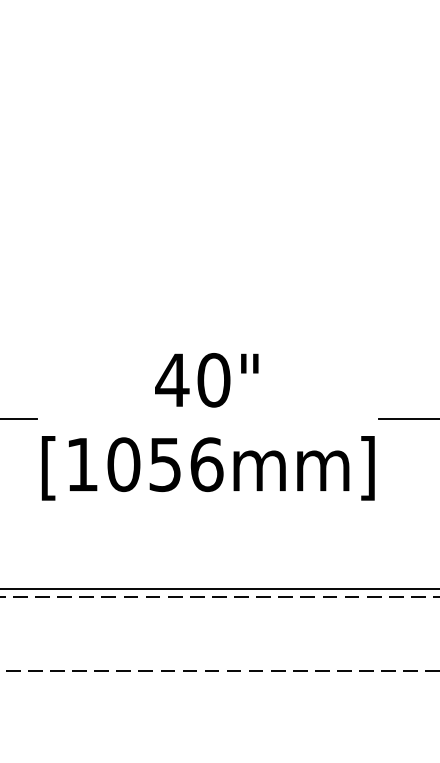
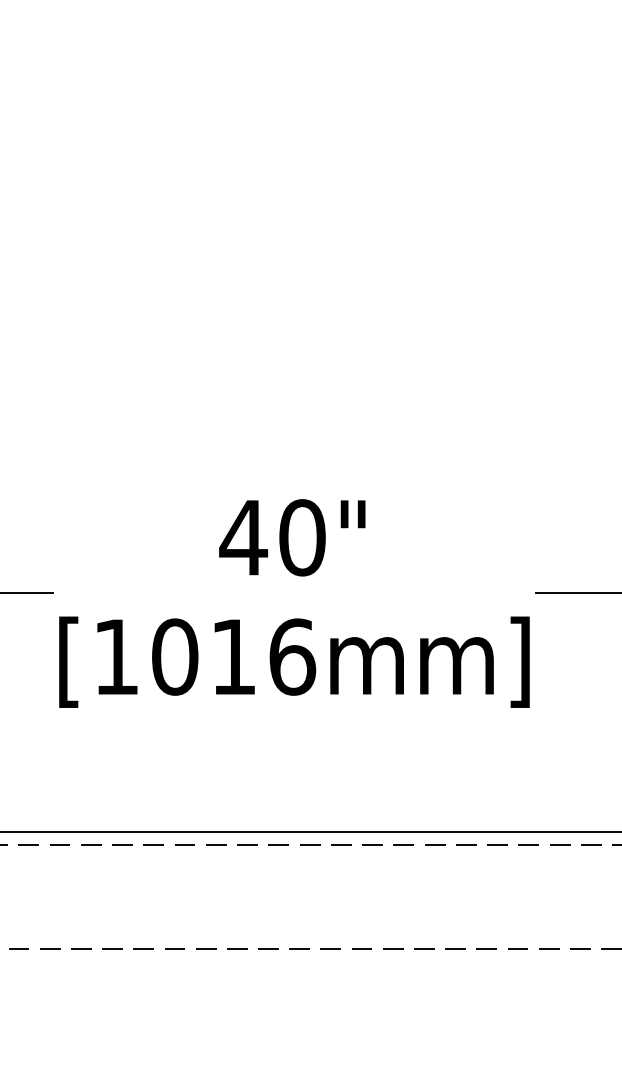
text: (165, 464) -> (233, 657), [1056mm] -> [1016mm]

